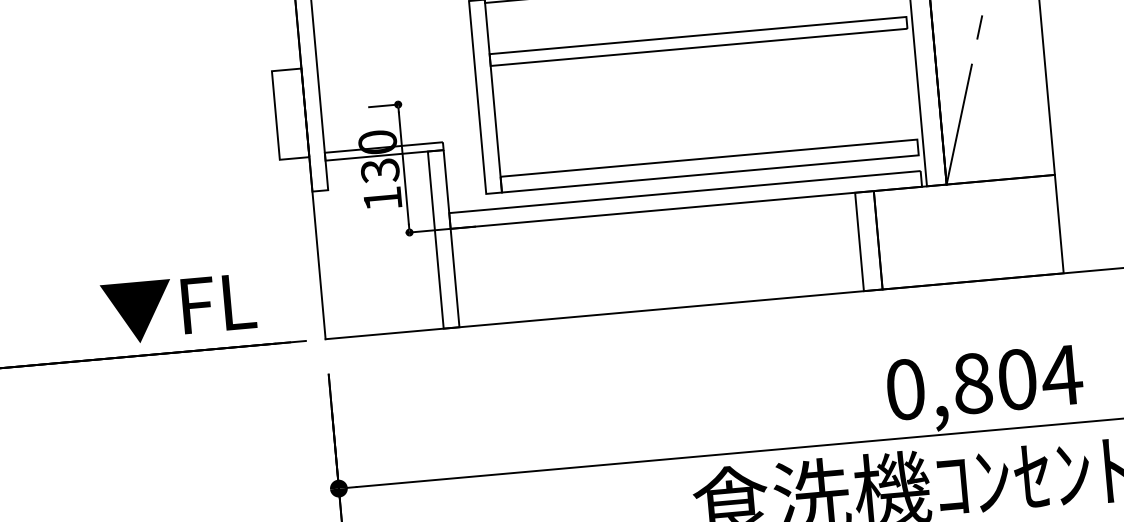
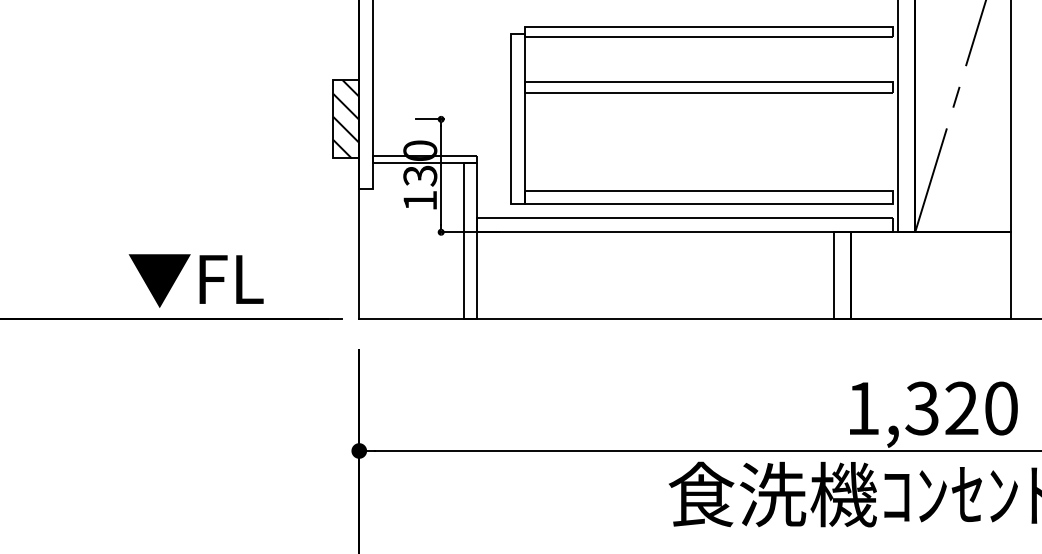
hatch: (290, 114) -> (346, 119), added
text: (178, 308) -> (195, 280), moved
text: (985, 382) -> (933, 408), 0,804 -> 1,320

